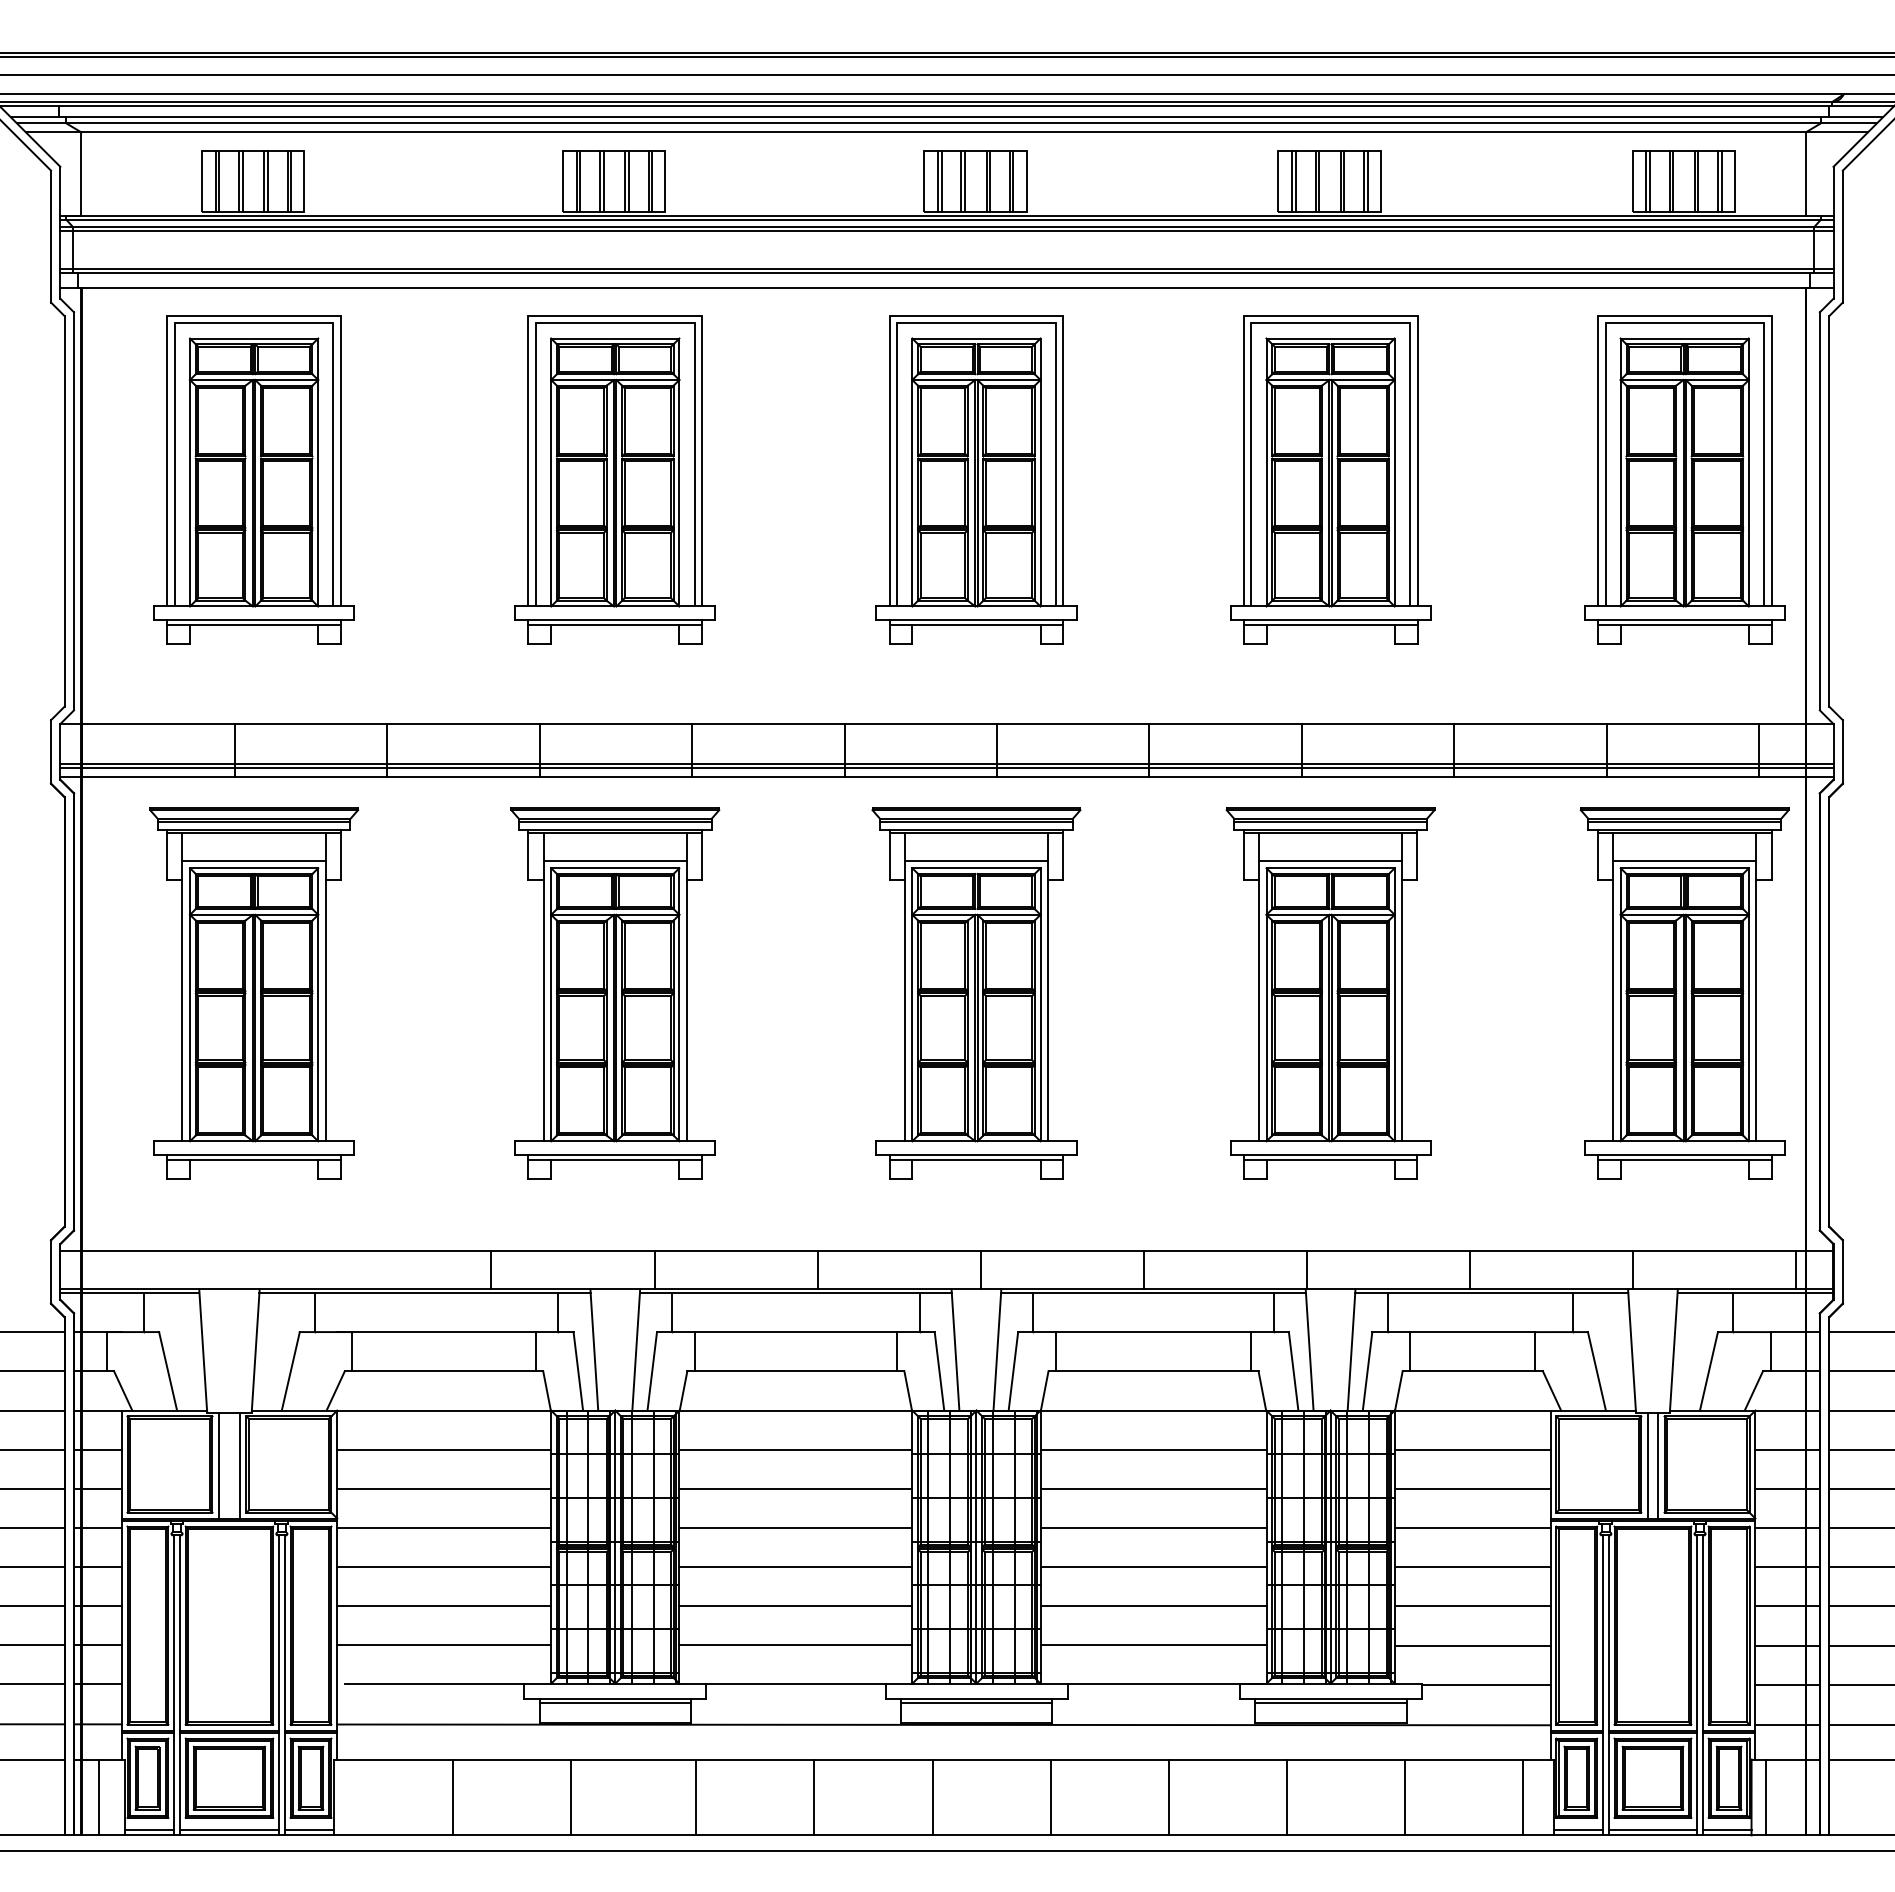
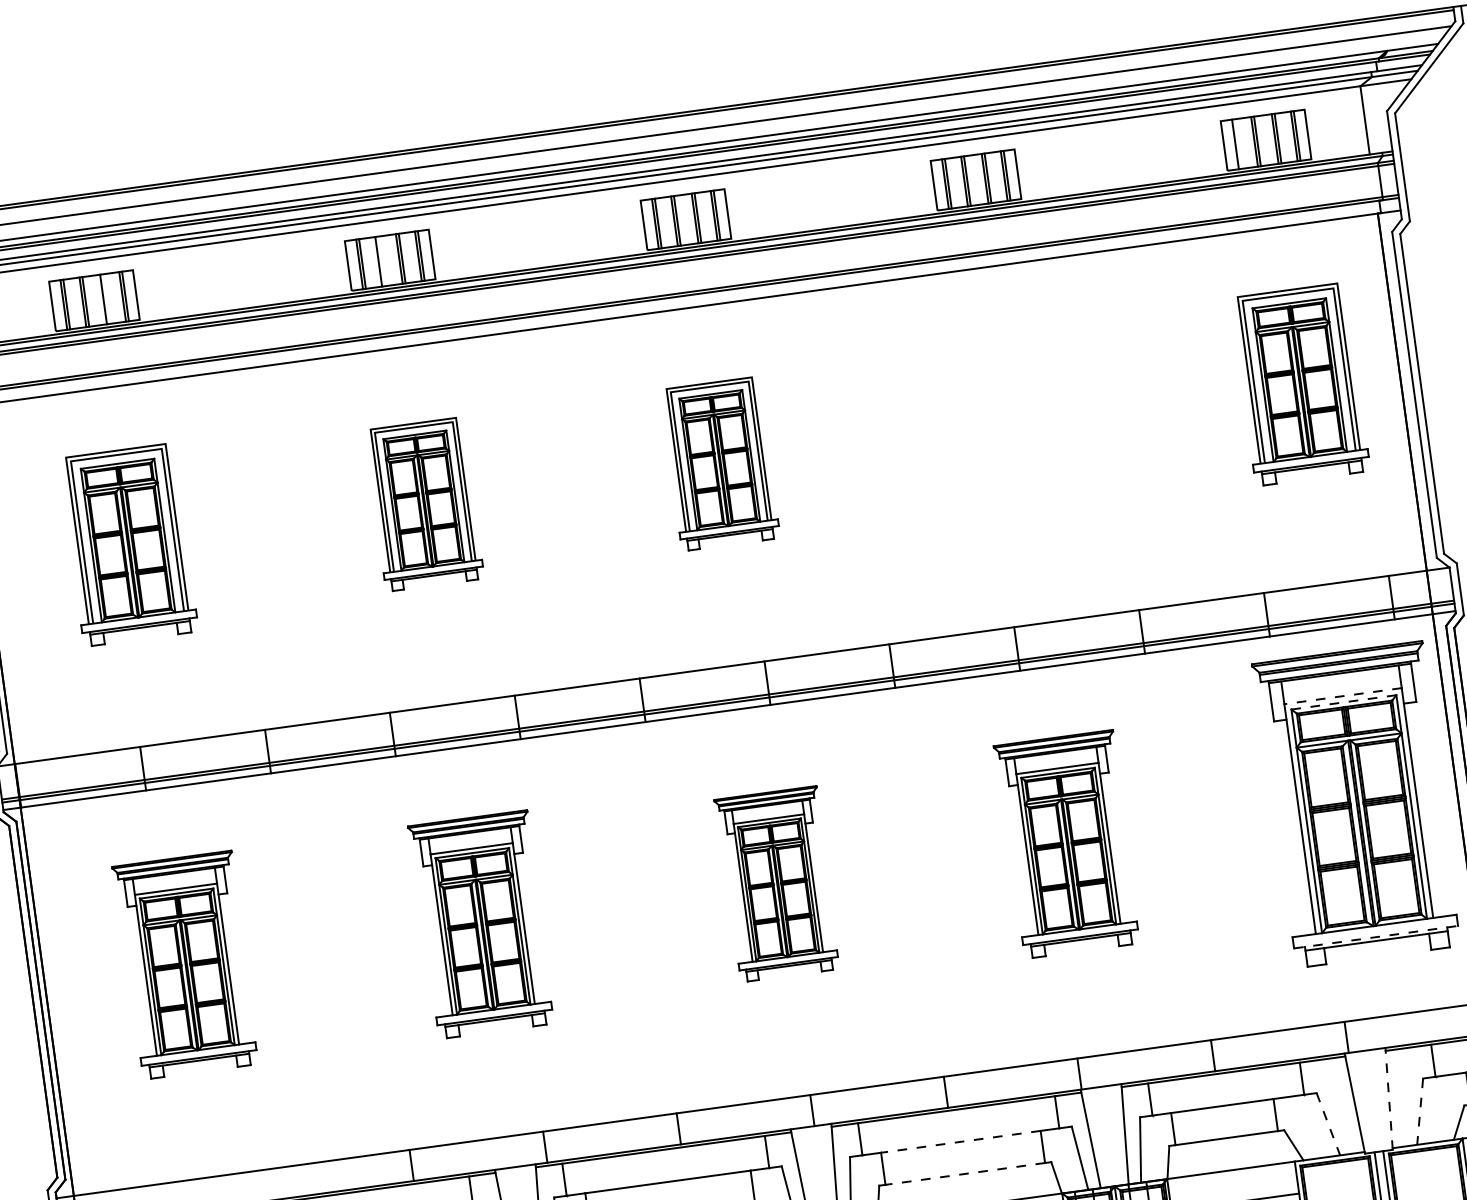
line: (267, 181) -> (106, 298), removed
line: (603, 181) -> (381, 261), removed
line: (1649, 181) -> (1237, 143), removed
part: (253, 479) -> (128, 544), size x0.7
part: (614, 479) -> (423, 504), size x0.6
part: (976, 479) -> (720, 463), size x0.6
part: (1330, 479) -> (1010, 423), removed
part: (1684, 479) -> (1300, 384), size x0.7
line: (1684, 860) -> (1342, 696), solid -> dashed
line: (1684, 868) -> (1343, 702), solid -> dashed
part: (254, 993) -> (186, 965), size x0.7
part: (615, 993) -> (482, 924), size x0.7
part: (976, 993) -> (777, 884), size x0.6
part: (1330, 993) -> (1067, 844), size x0.7
line: (1685, 1154) -> (1376, 936), solid -> dashed
line: (1153, 1332) -> (960, 1142), solid -> dashed
line: (1673, 1350) -> (1388, 1098), solid -> dashed
line: (1153, 1371) -> (965, 1174), solid -> dashed
line: (1597, 1371) -> (1328, 1124), solid -> dashed
line: (1708, 1371) -> (1419, 1111), solid -> dashed

